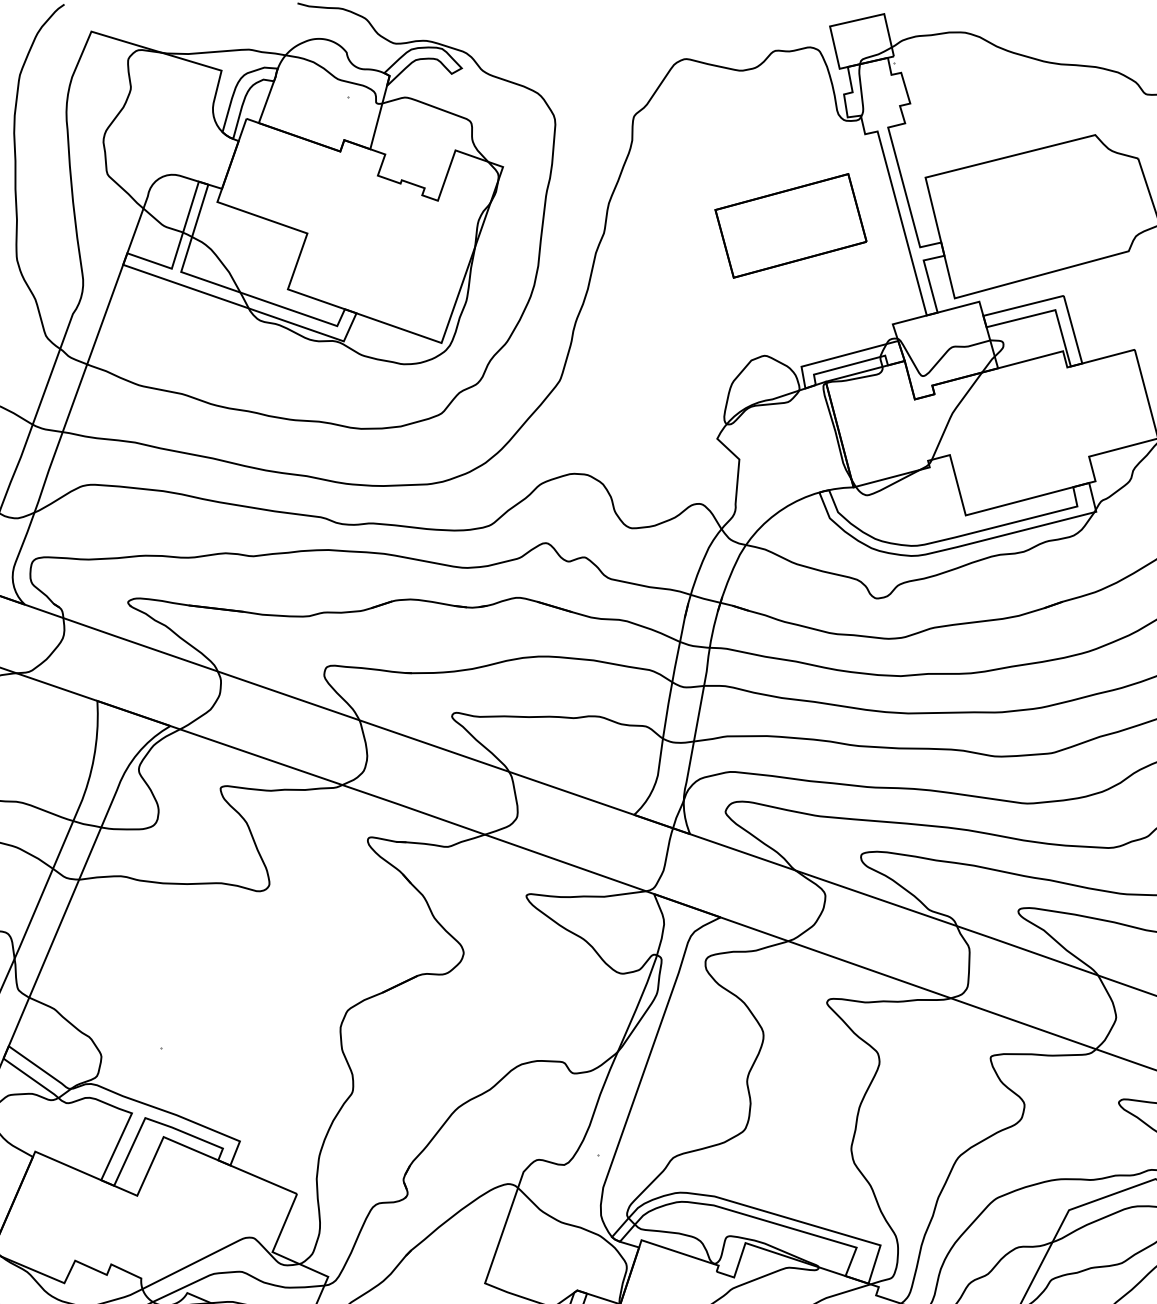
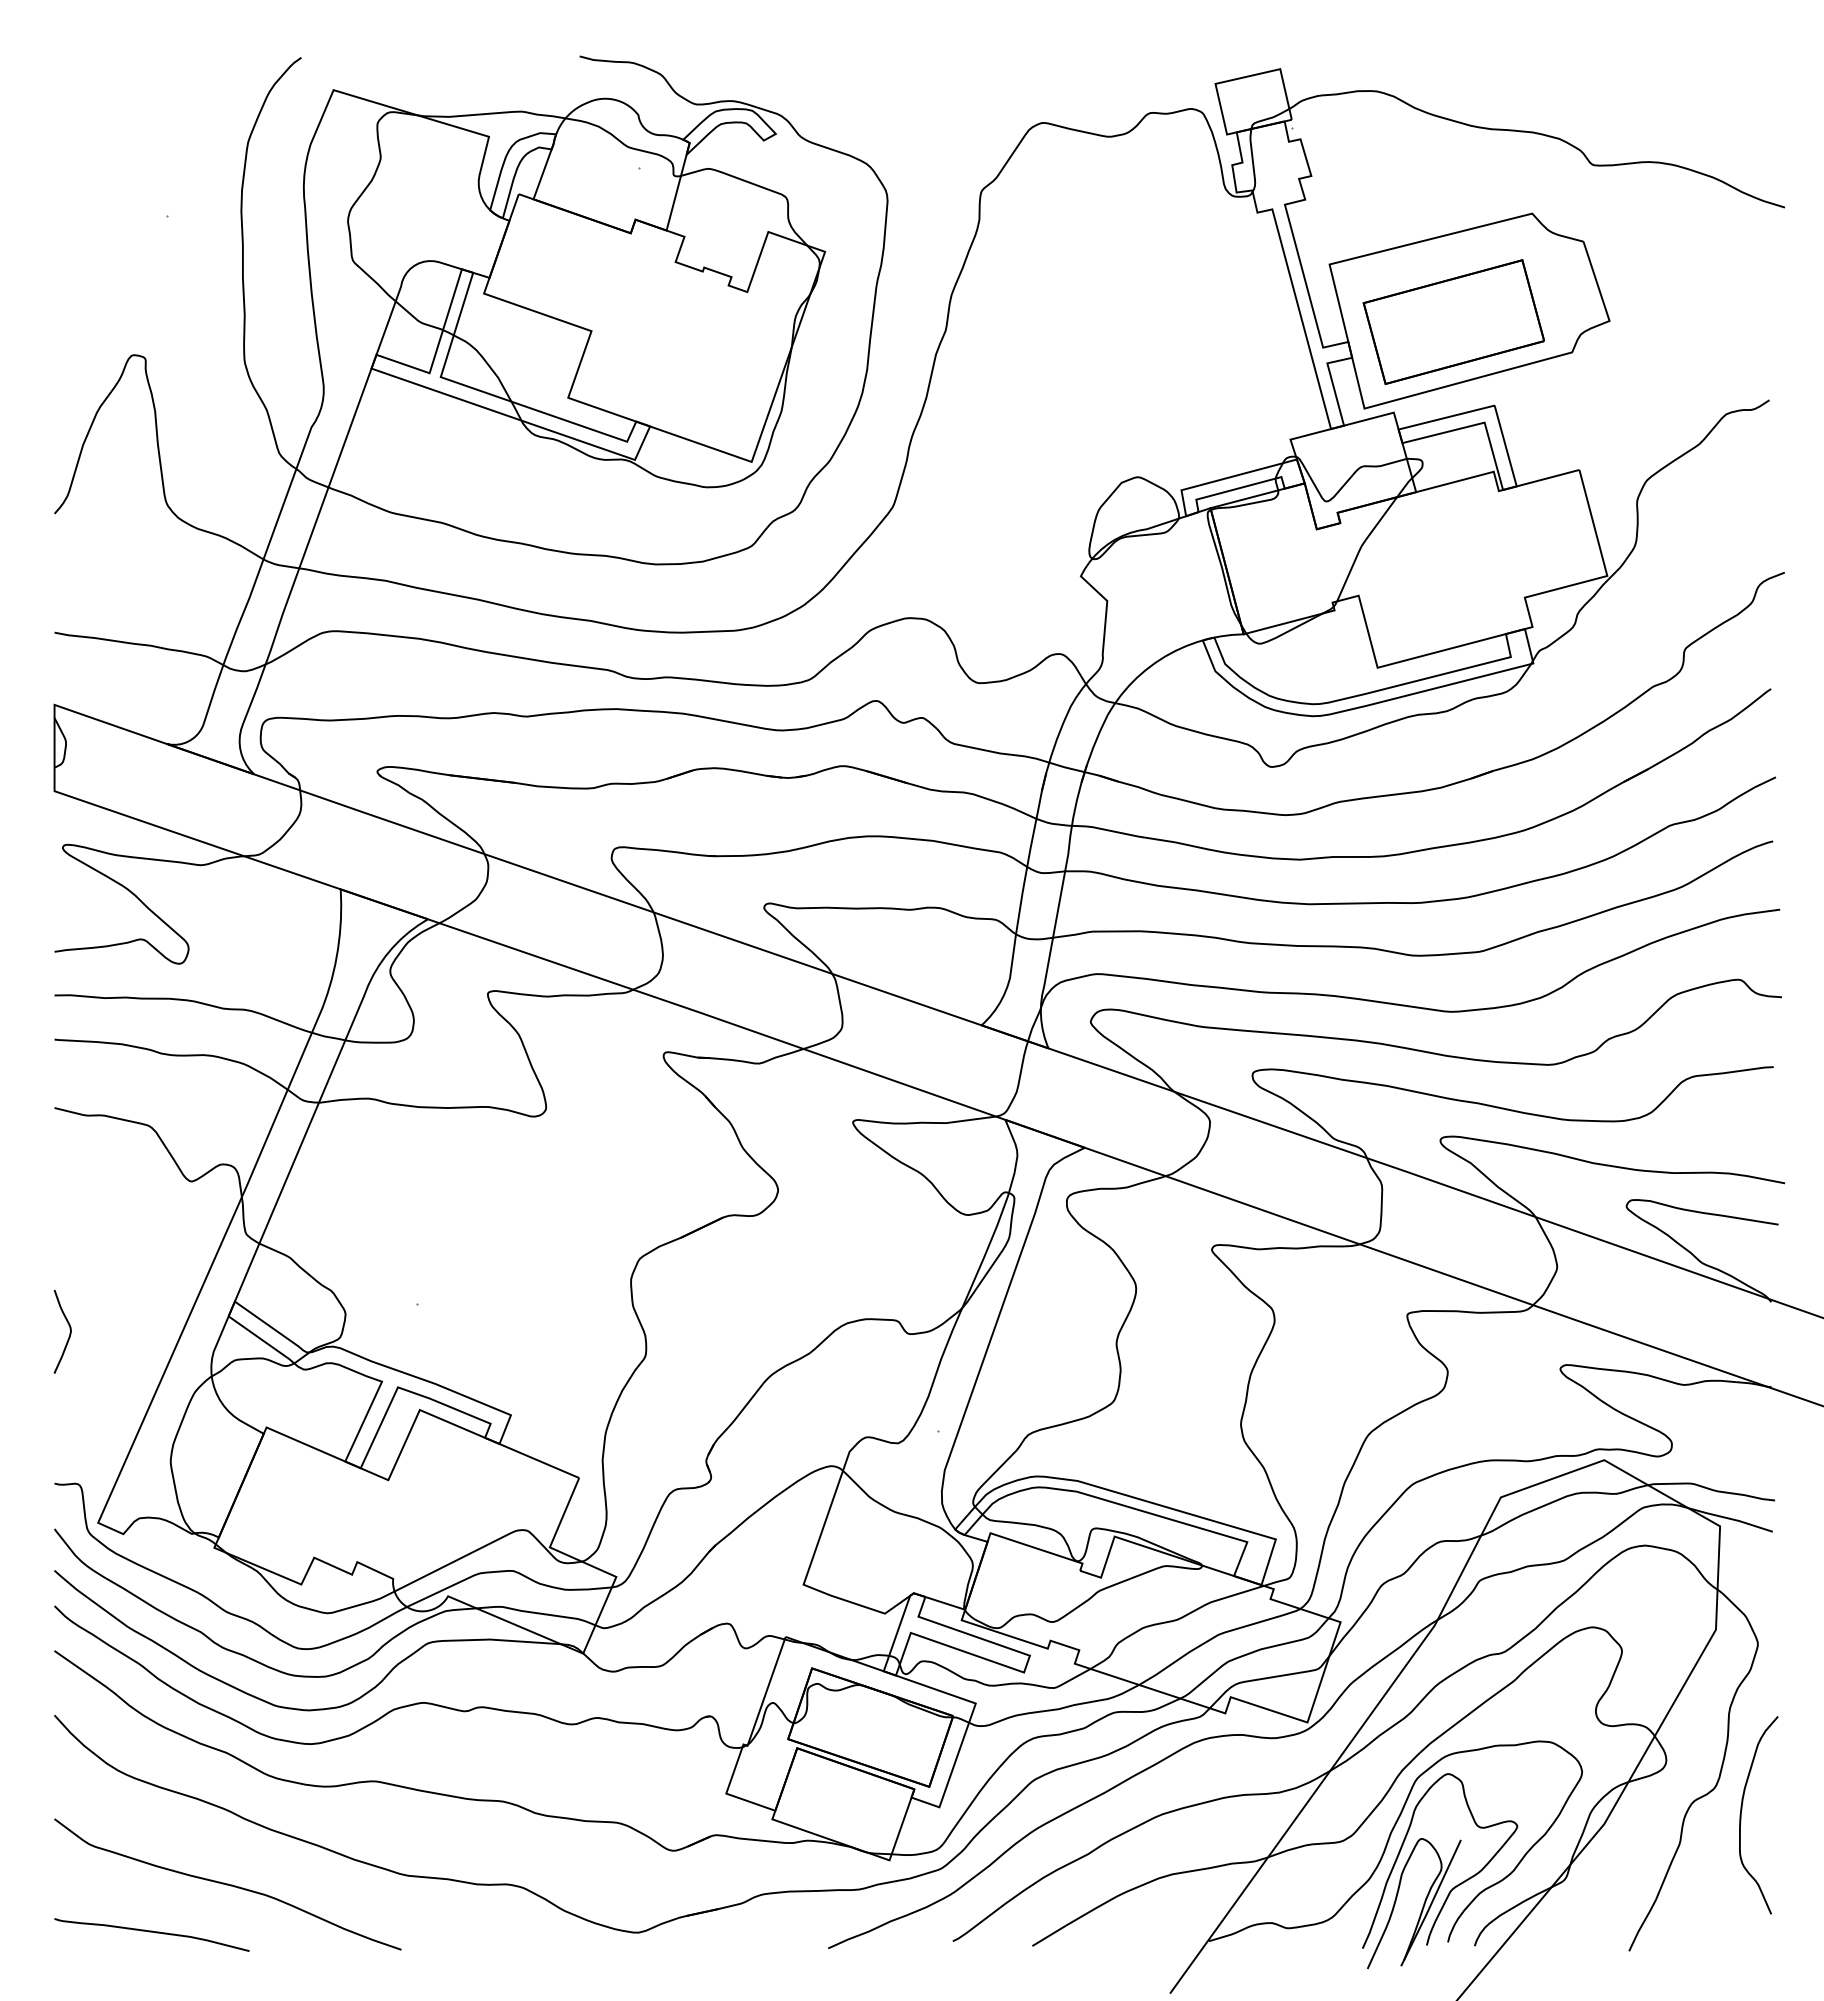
part: (790, 225) -> (1453, 321), moved

